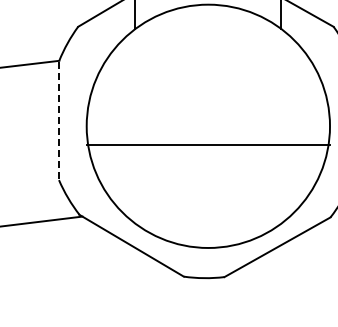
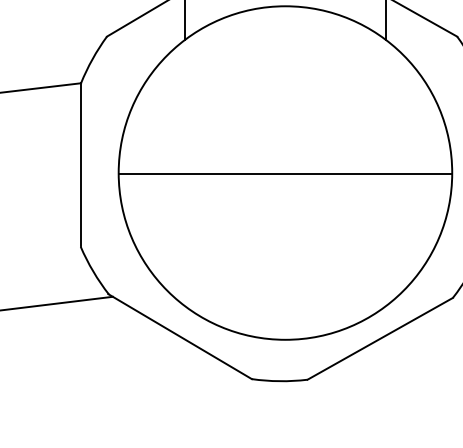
line: (59, 119) -> (81, 163), dashed -> solid
line: (208, 145) -> (285, 174), moved

